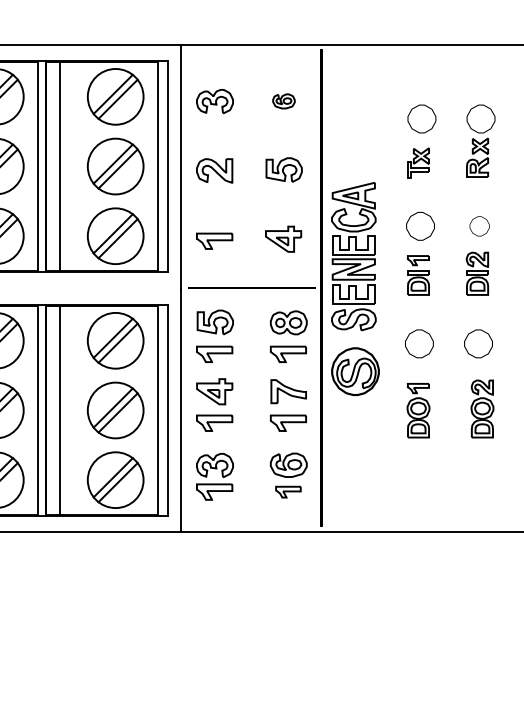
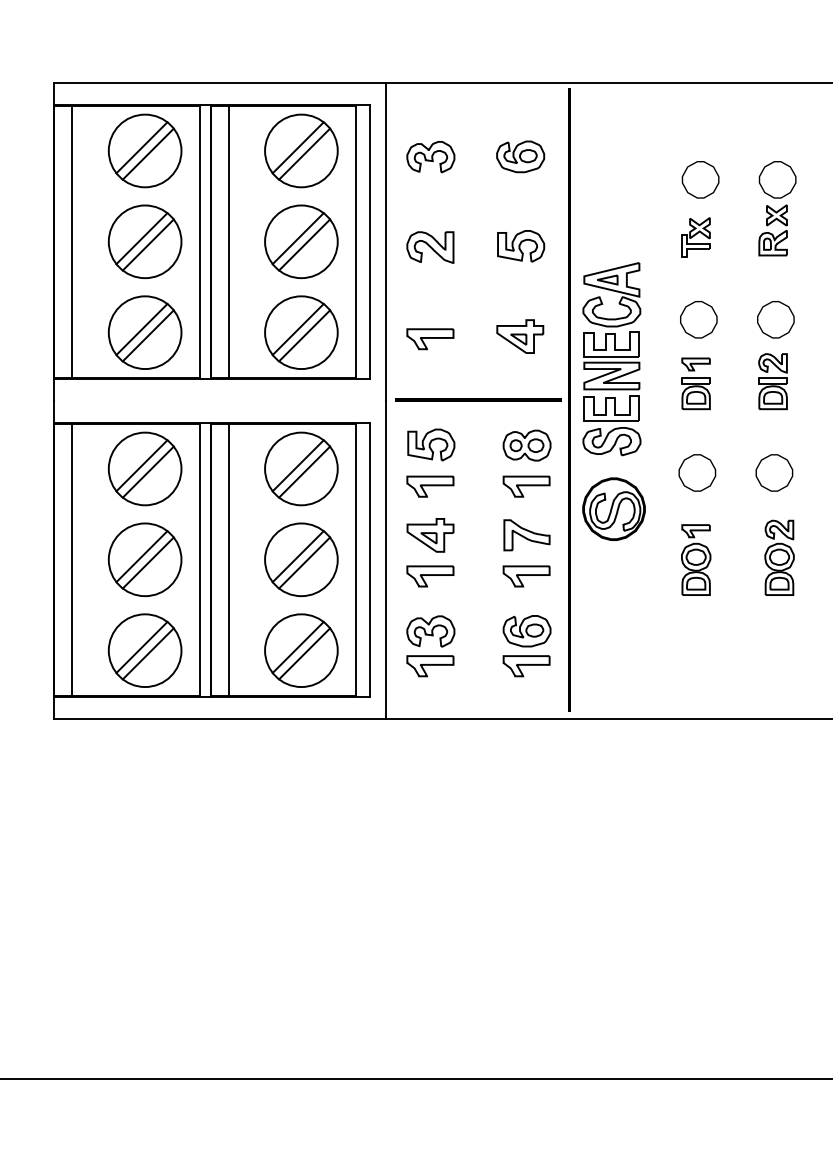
part: (283, 101) -> (520, 156), size x1.67
part: (479, 226) -> (775, 319), size x1.43
part: (288, 492) -> (526, 666), size x1.43

